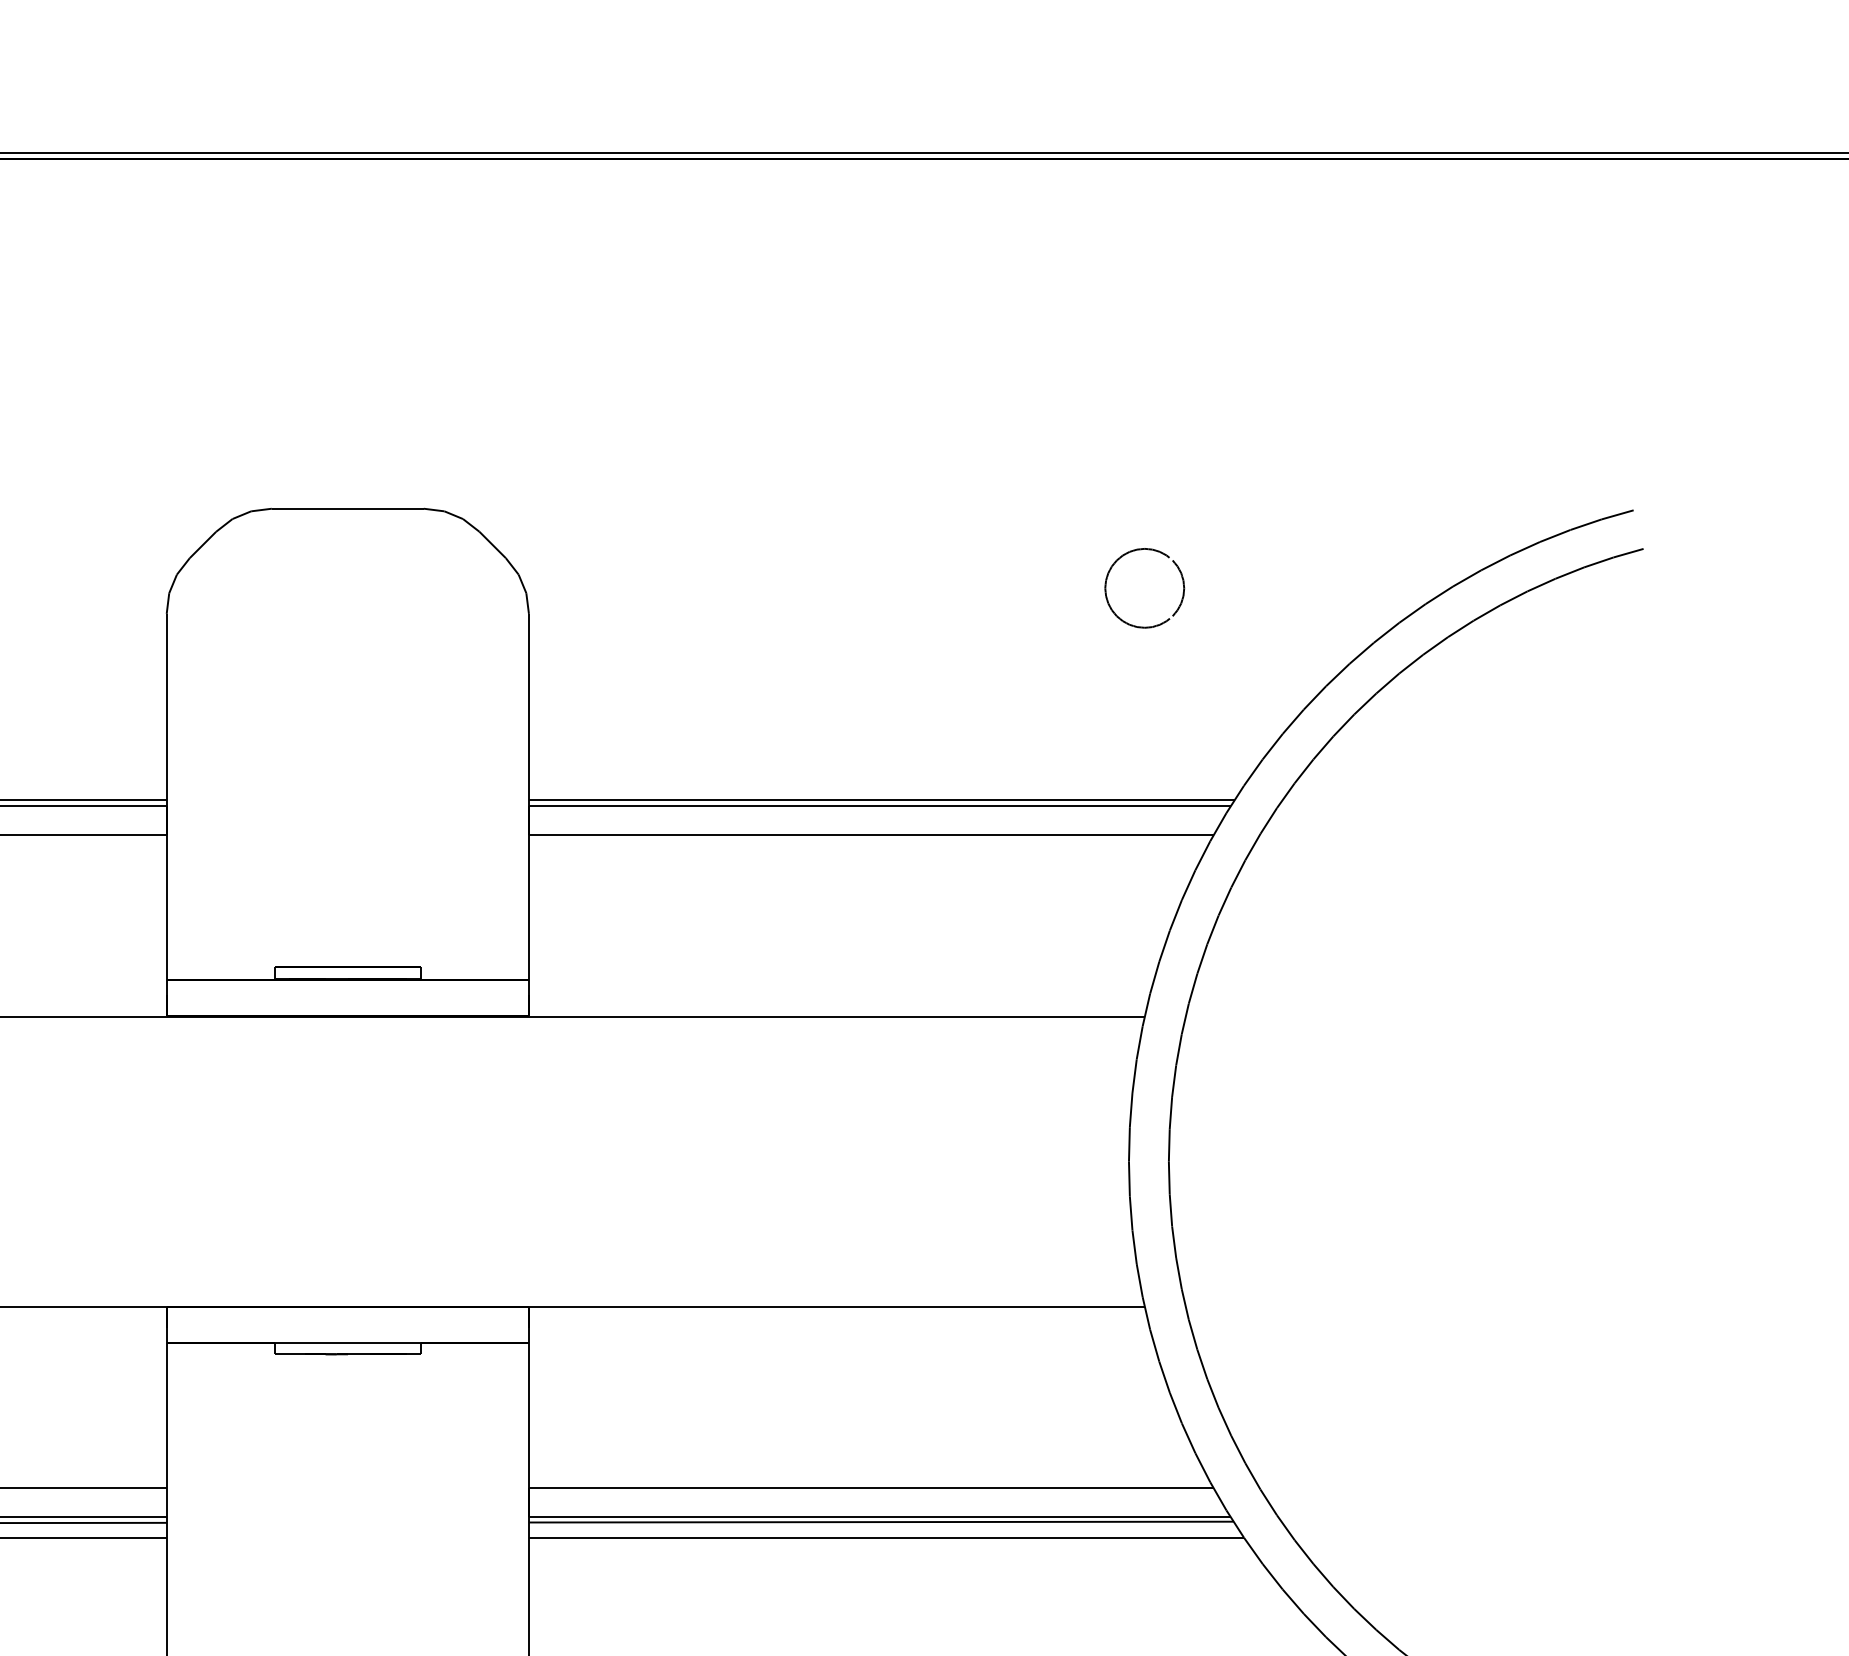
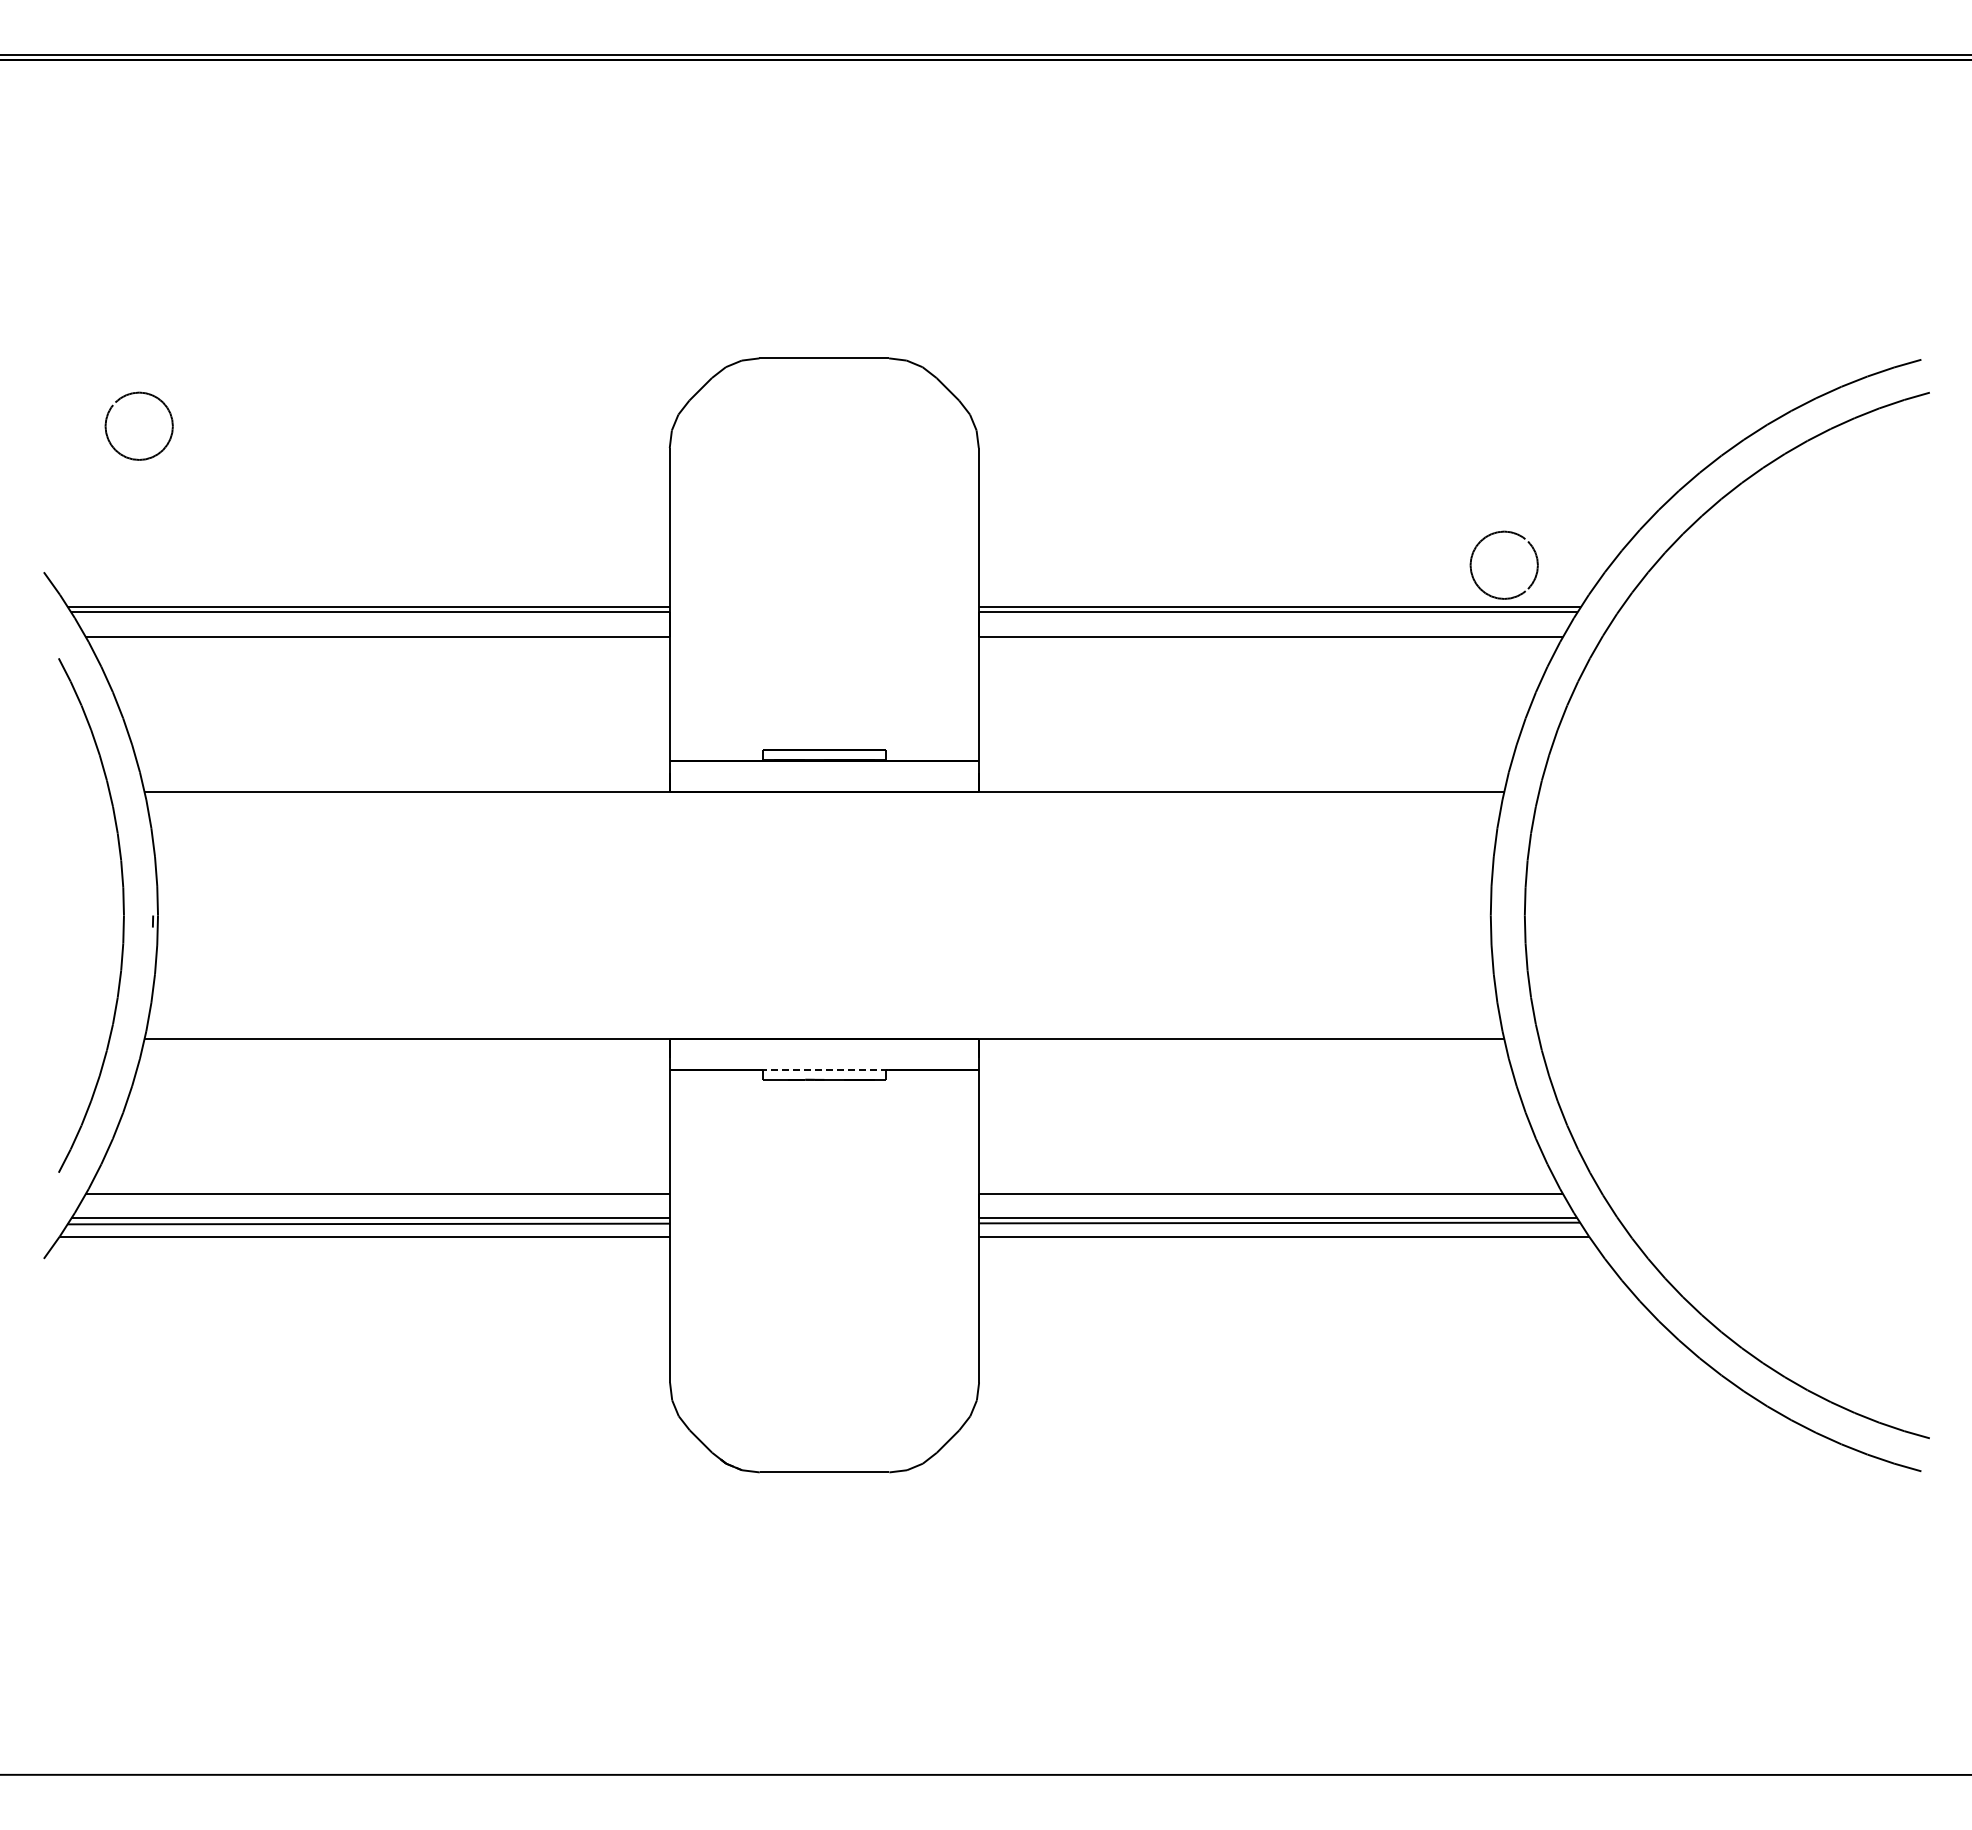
part: (1119, 560) -> (1482, 541), moved
line: (348, 1343) -> (824, 1070), solid -> dashed

